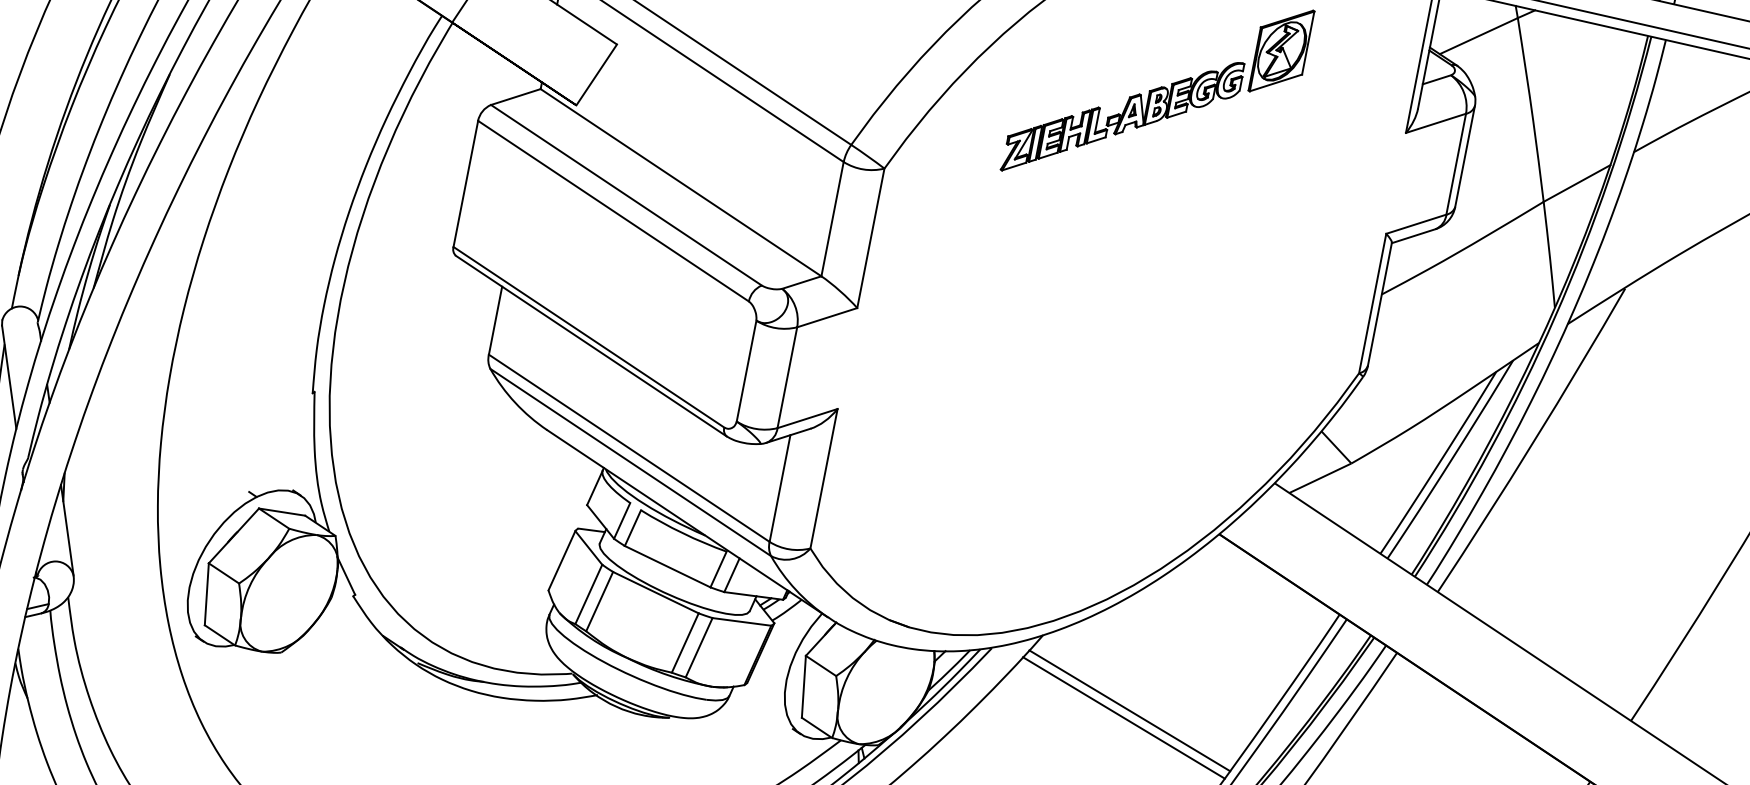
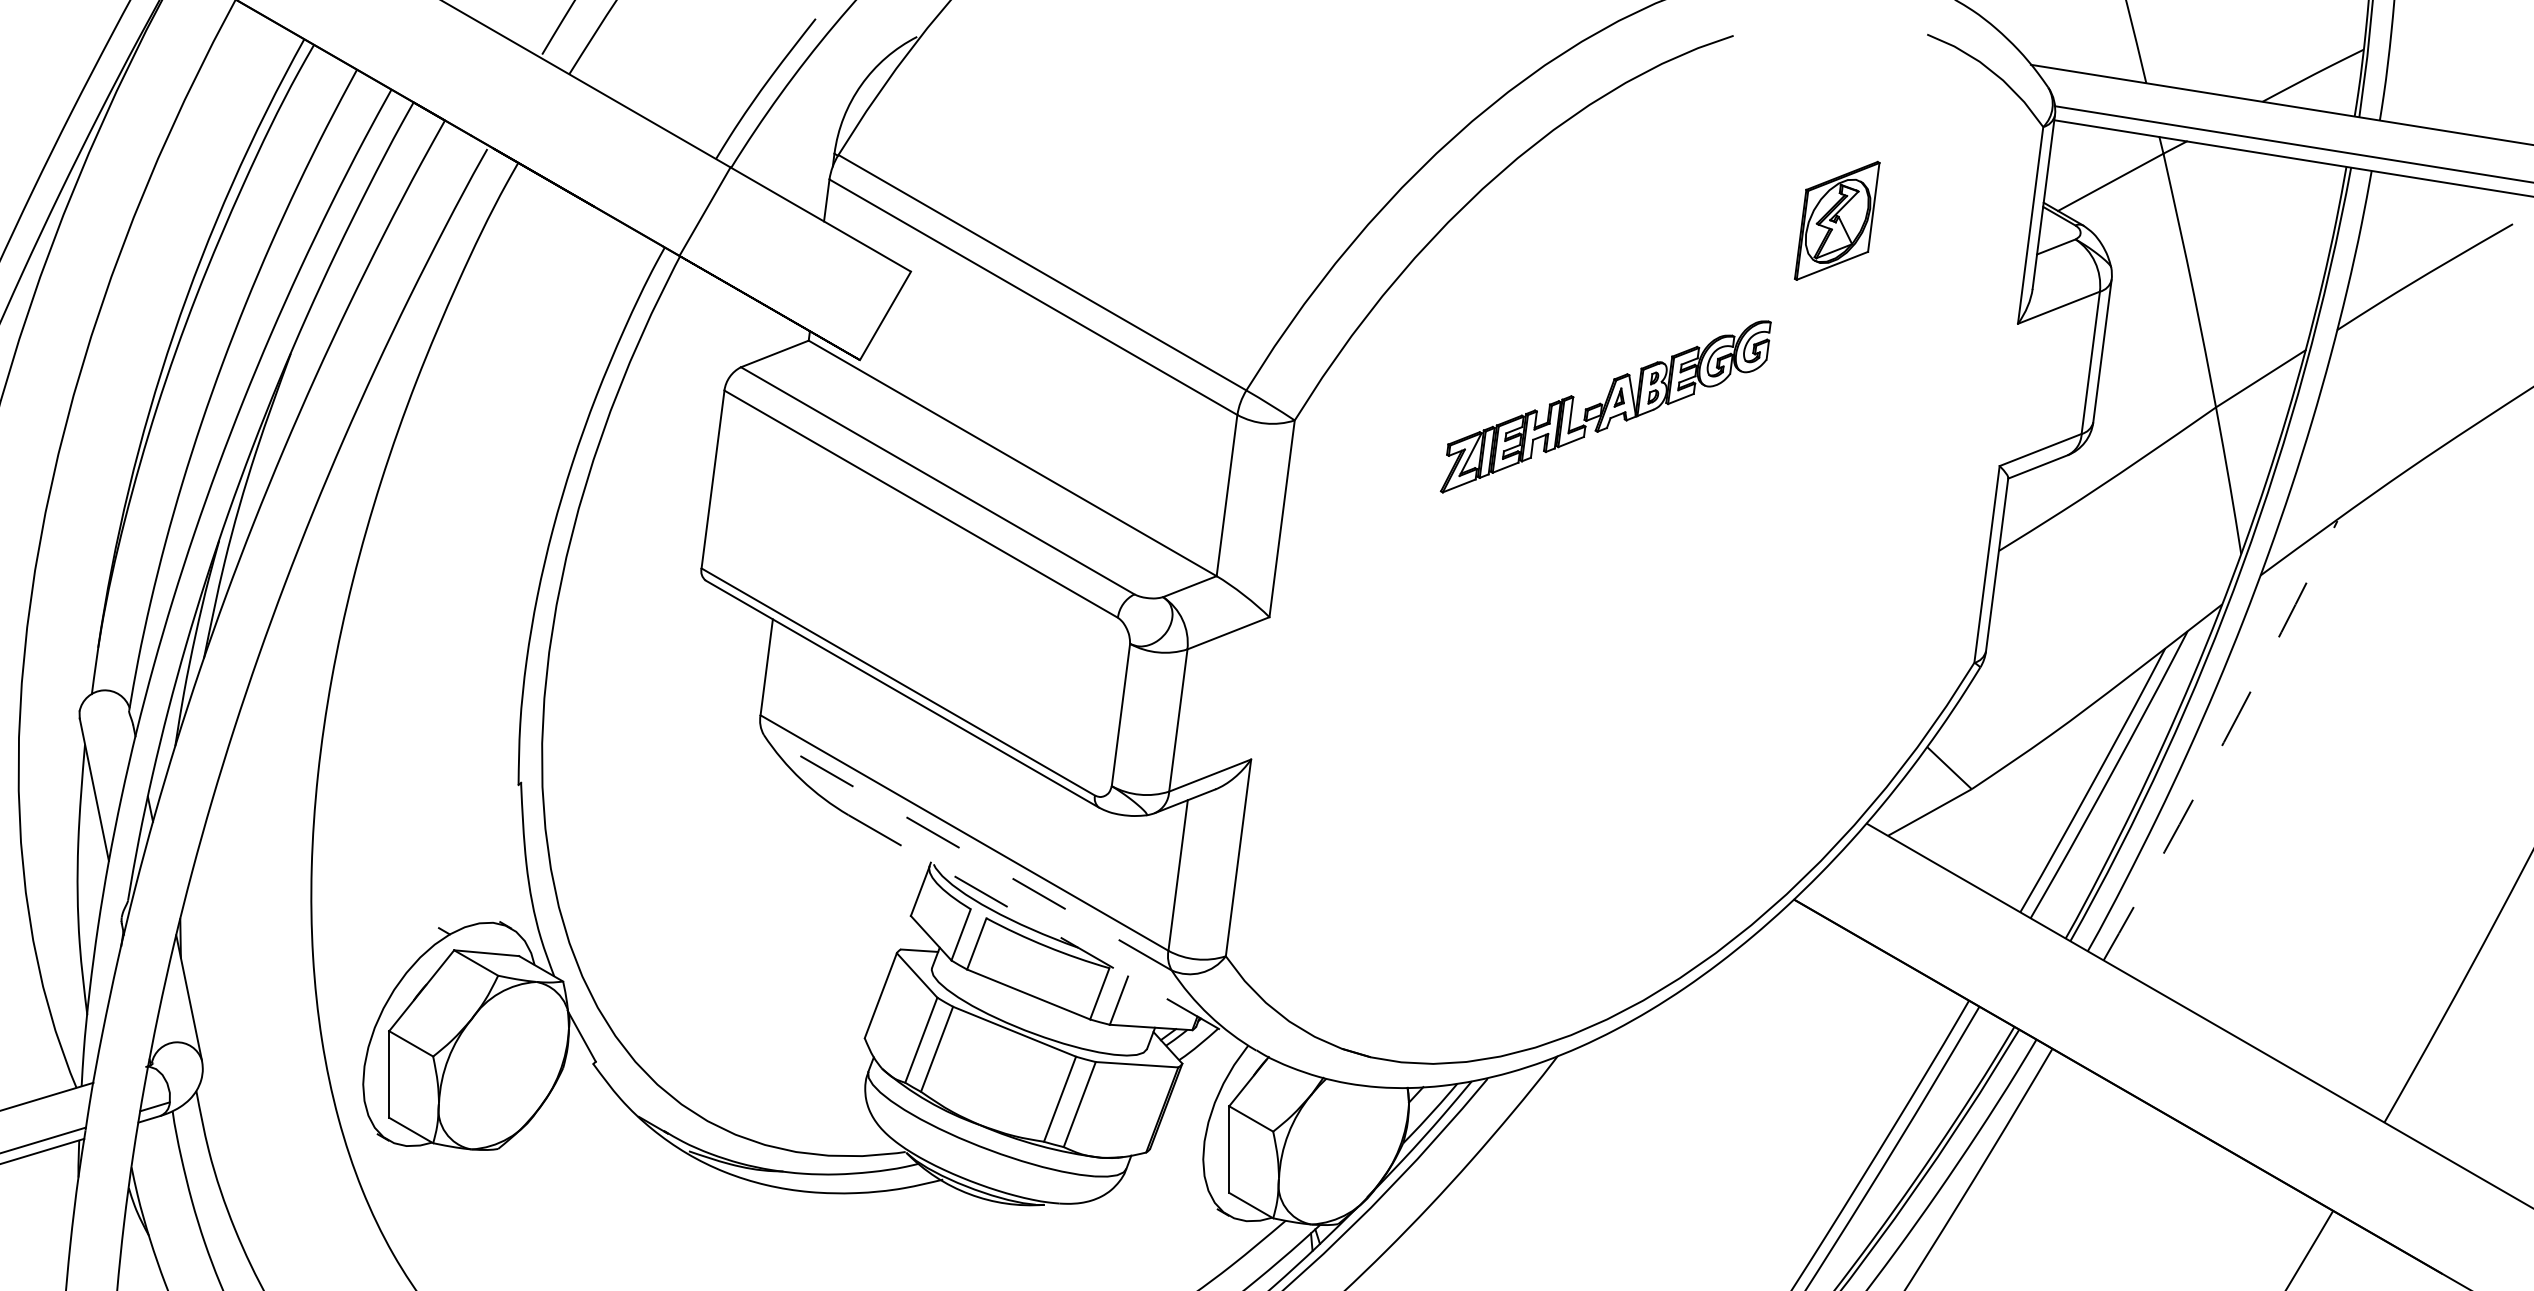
part: (1122, 116) -> (1605, 406), moved
arc: (1533, 441) -> (2223, 742), solid -> dashed
line: (630, 462) -> (967, 852), solid -> dashed
line: (687, 523) -> (1052, 932), solid -> dashed
line: (1129, 710) -> (1685, 1153), removed
line: (1123, 717) -> (1677, 1163), removed

